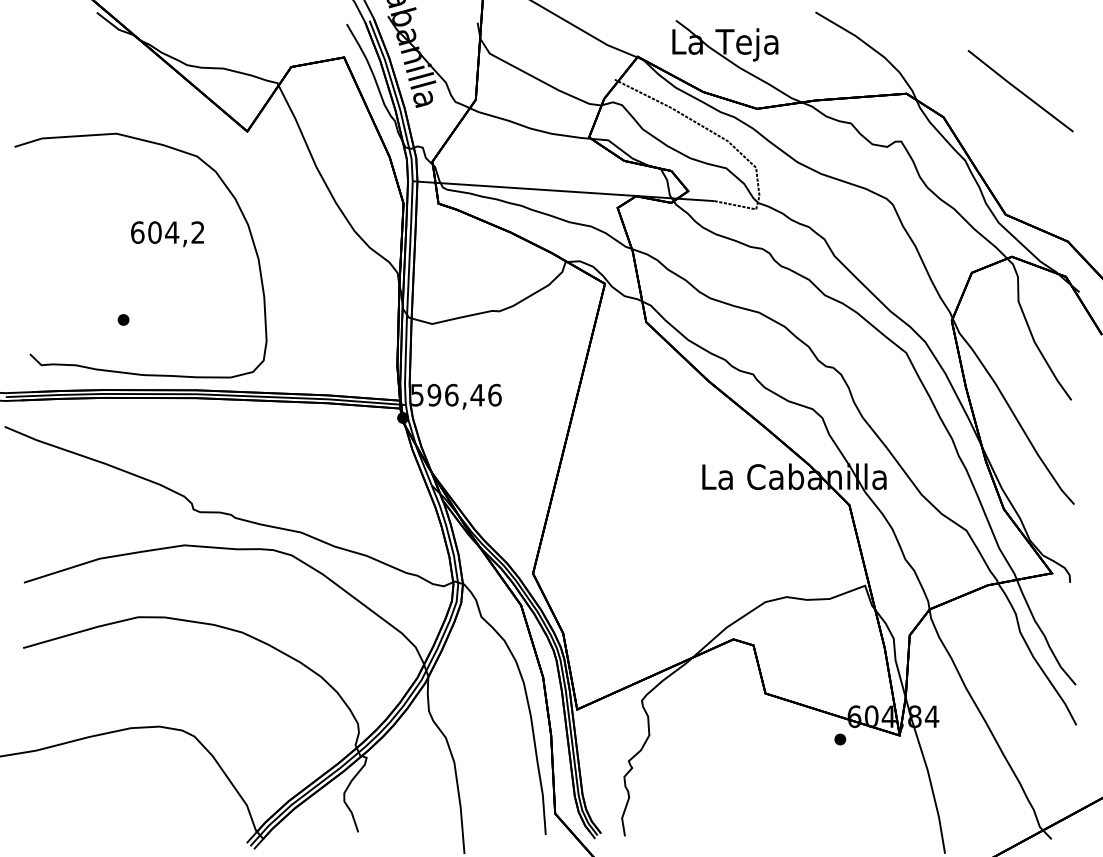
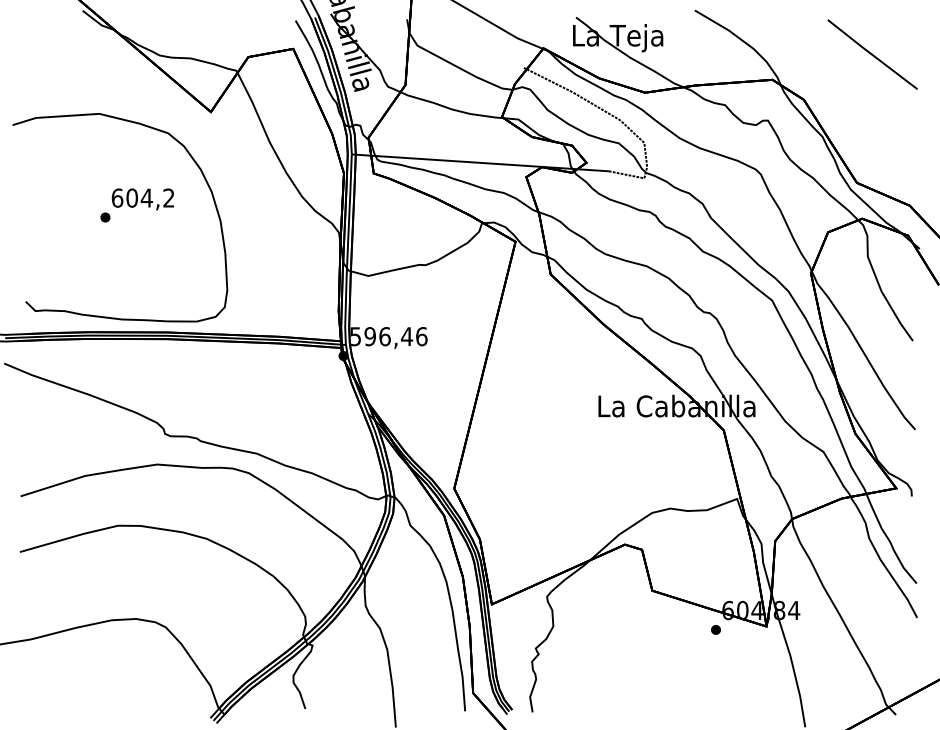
line: (1020, 91) -> (872, 54), moved
part: (123, 319) -> (105, 217), moved

